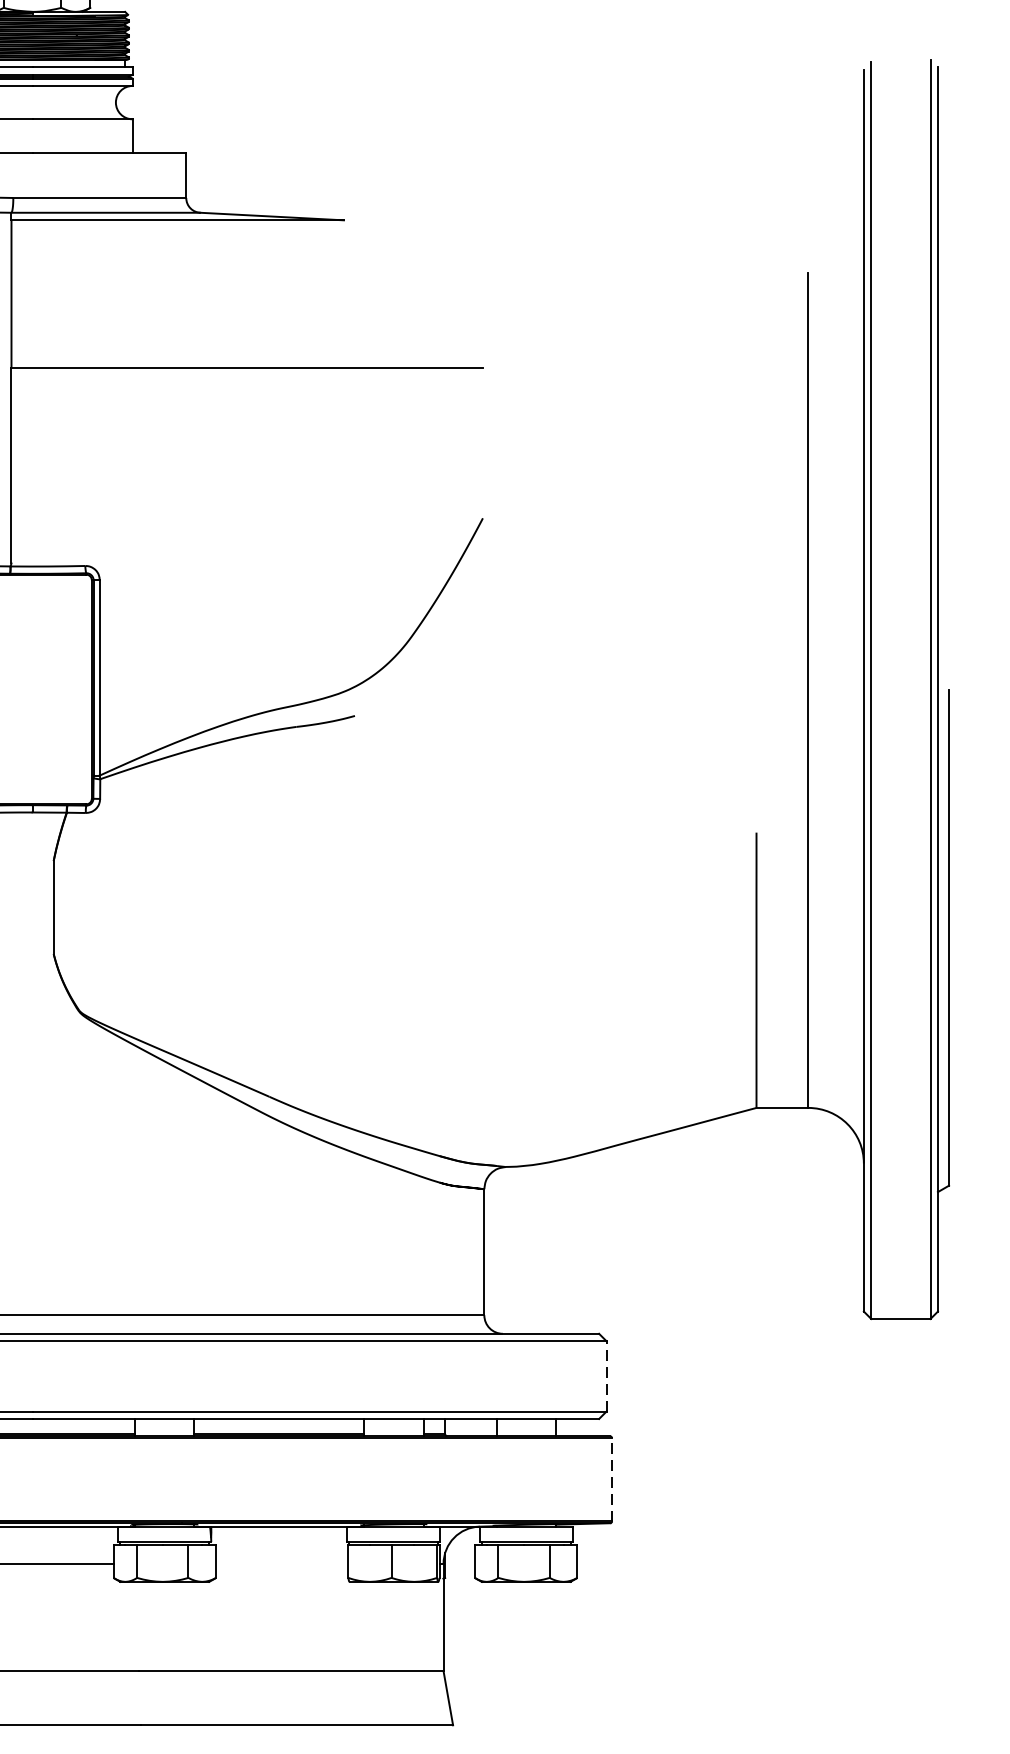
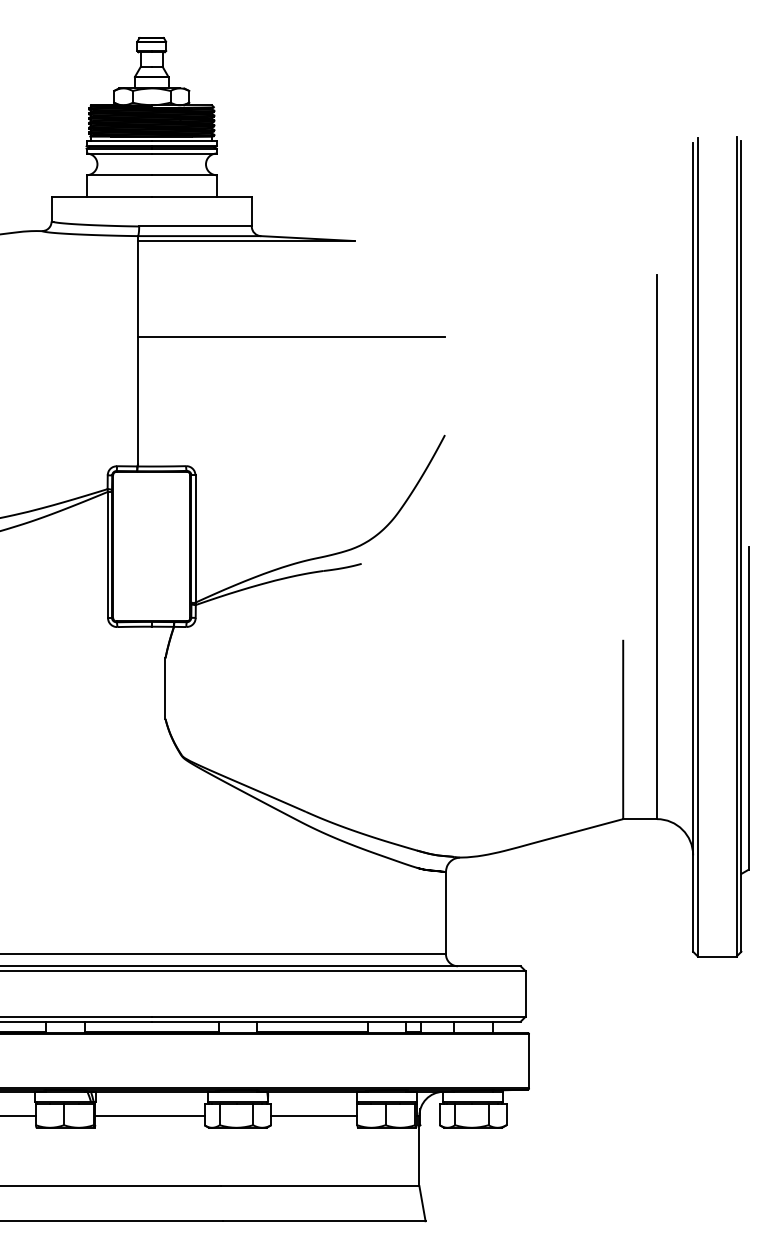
line: (606, 1375) -> (525, 993), dashed -> solid
line: (612, 1478) -> (529, 1060), dashed -> solid
line: (282, 1562) -> (314, 1115), added

